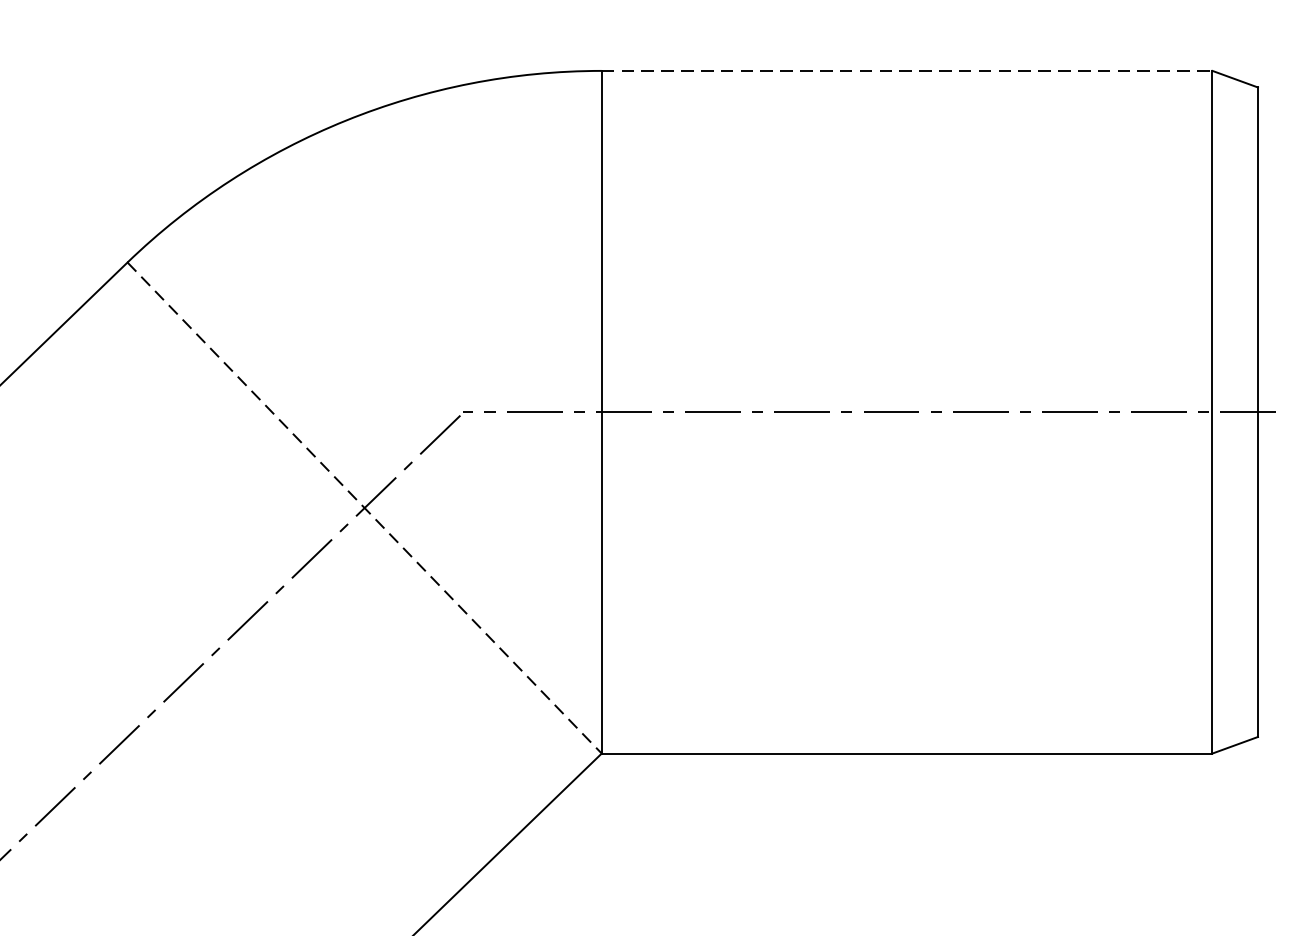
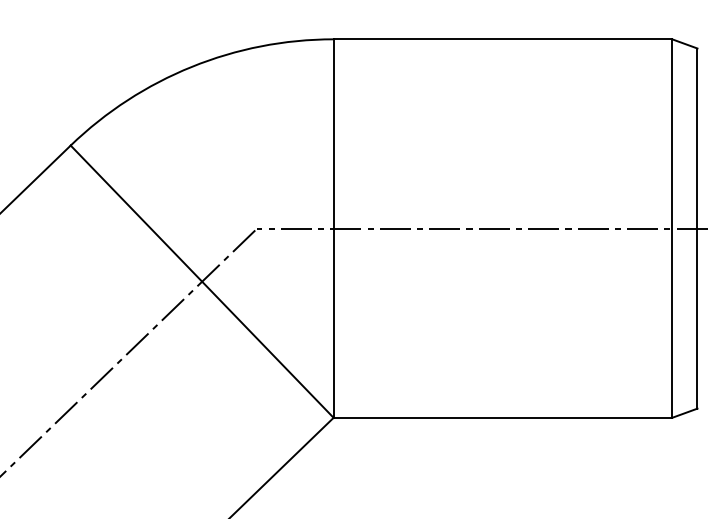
line: (908, 71) -> (503, 39), dashed -> solid
line: (365, 509) -> (202, 282), dashed -> solid

